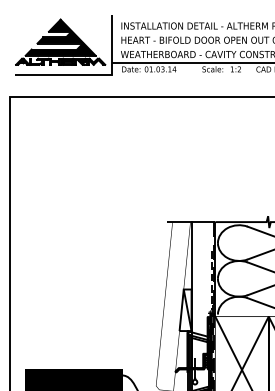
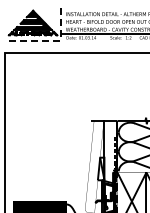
line: (94, 74) -> (51, 40), solid -> dashed

